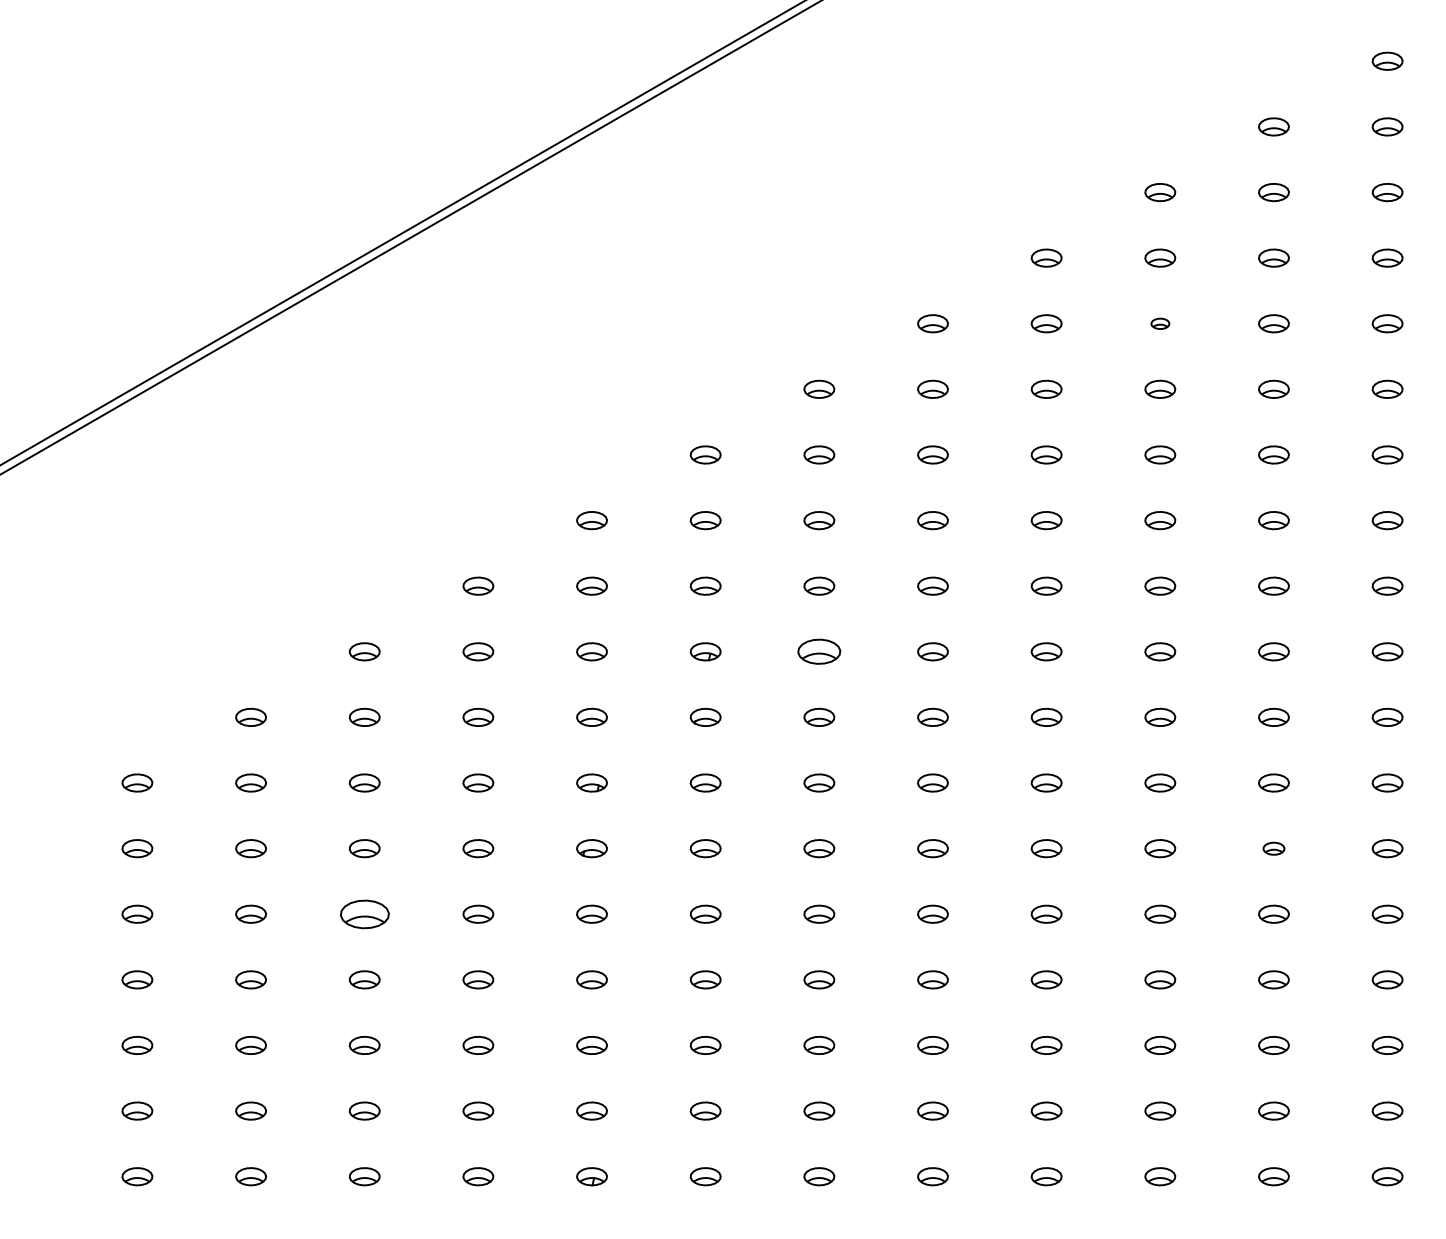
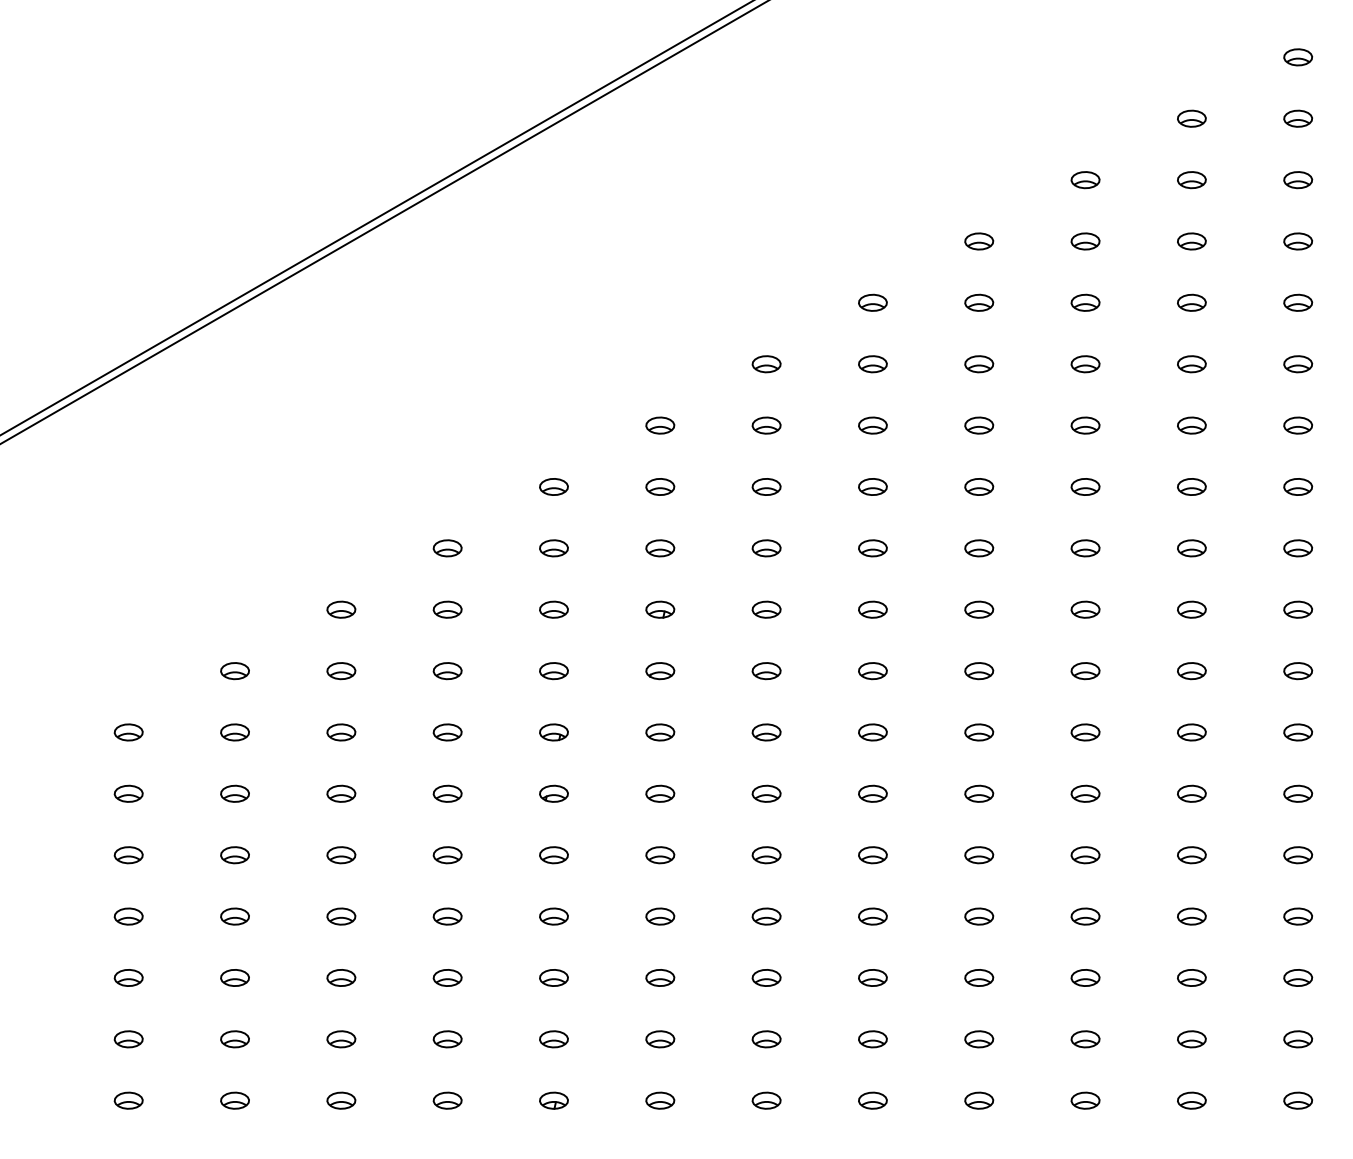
part: (1160, 323) -> (1085, 302), size x1.67
part: (819, 651) -> (766, 609), size x0.71
part: (1273, 848) -> (1191, 793), size x1.43
part: (364, 913) -> (341, 854), size x0.62

